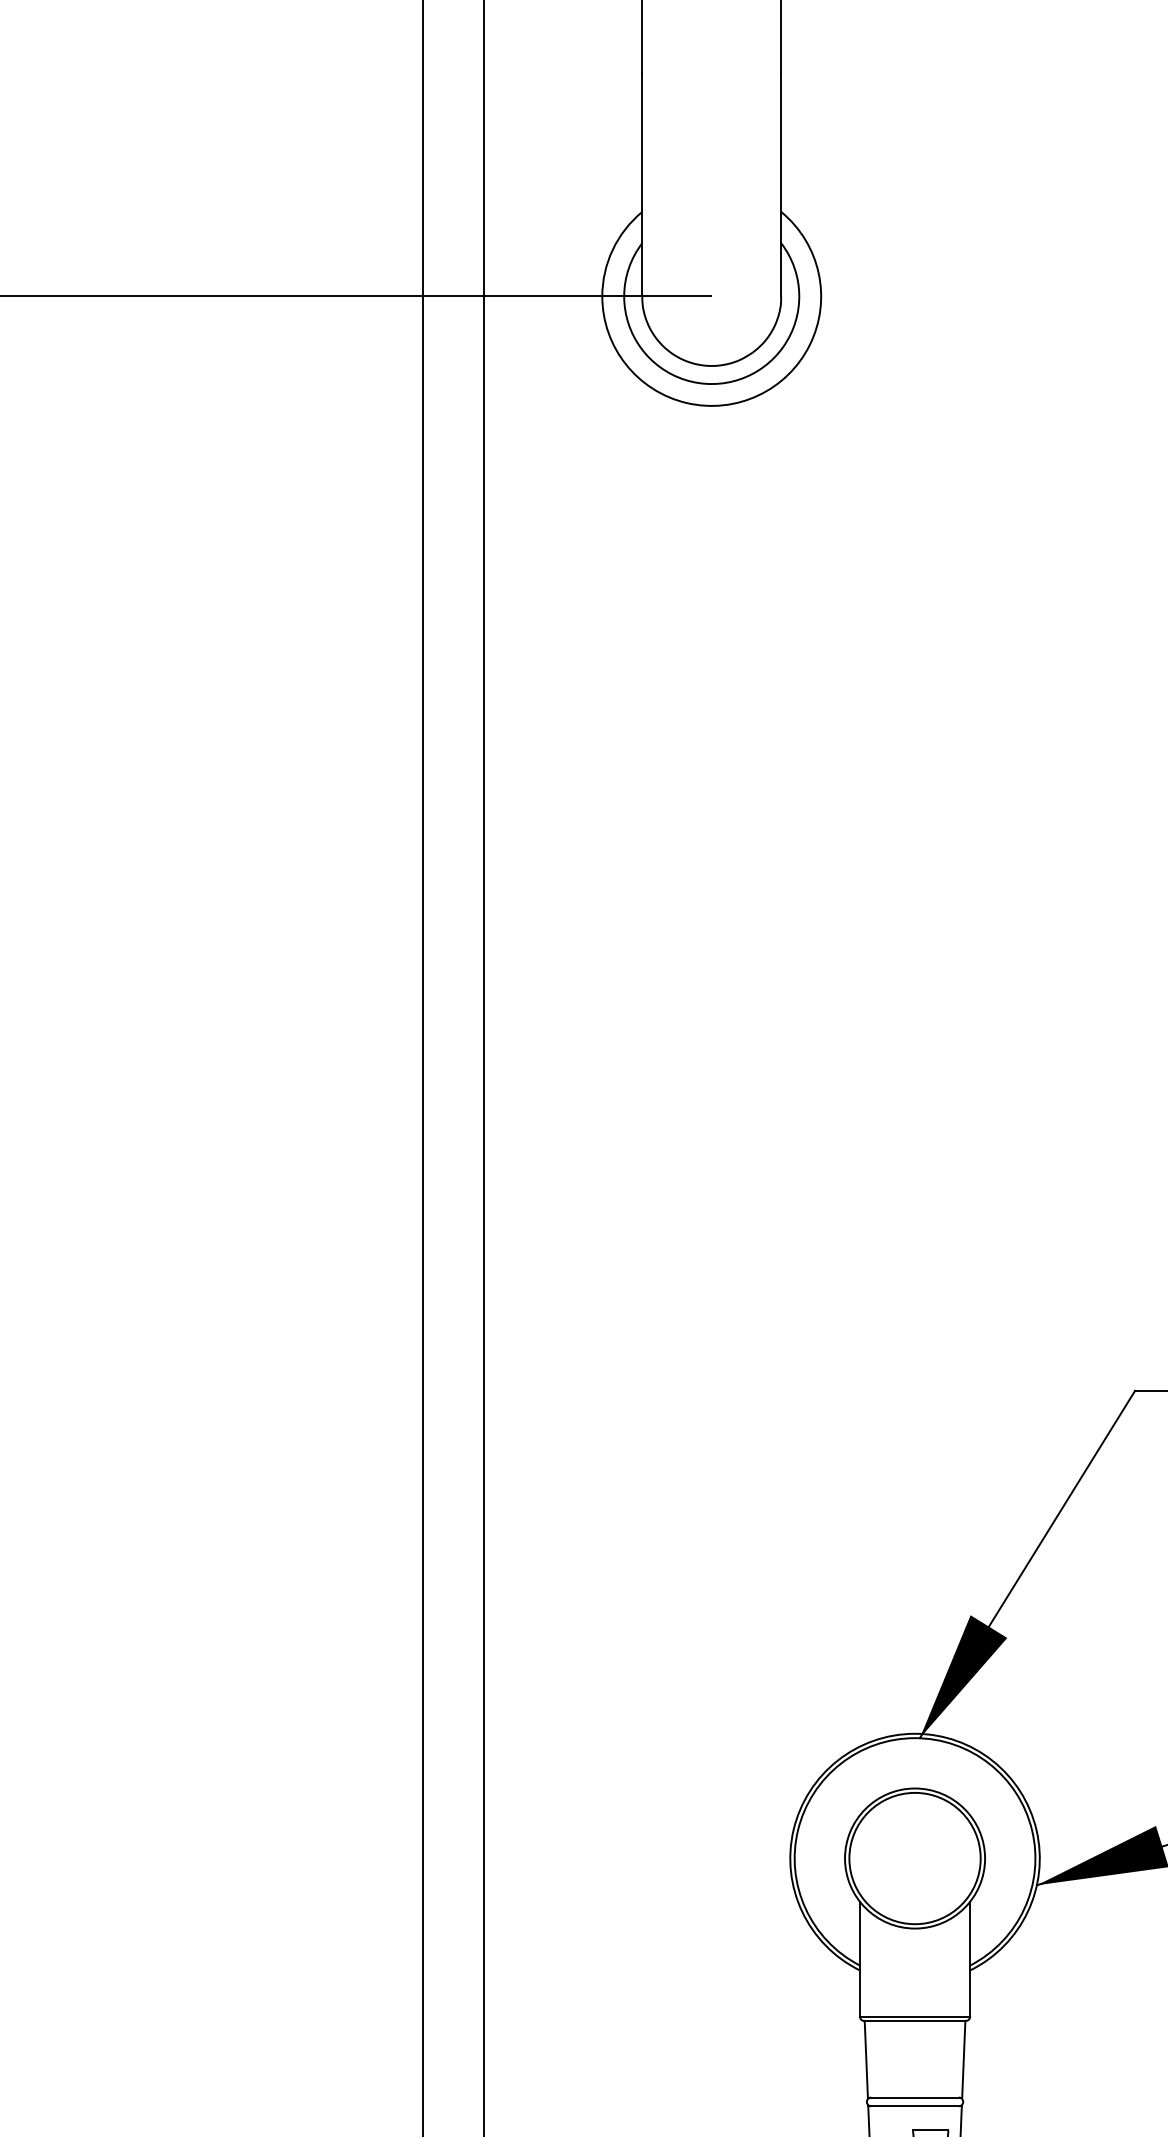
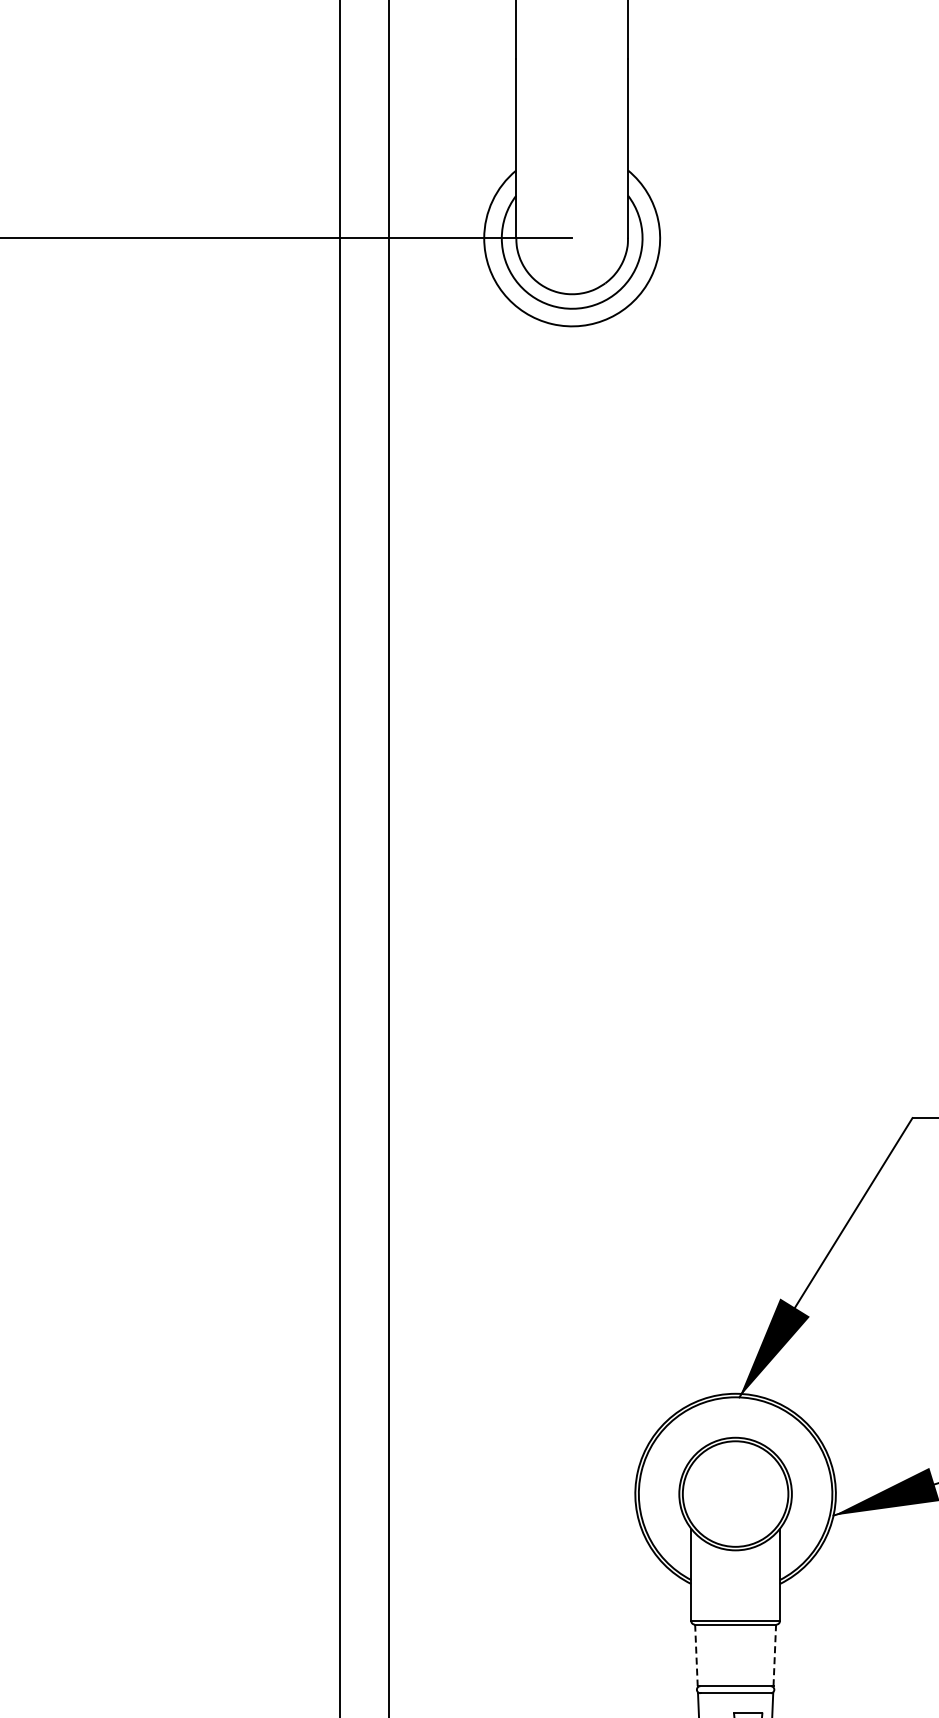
line: (866, 2059) -> (696, 1655), solid -> dashed
line: (963, 2059) -> (774, 1655), solid -> dashed

